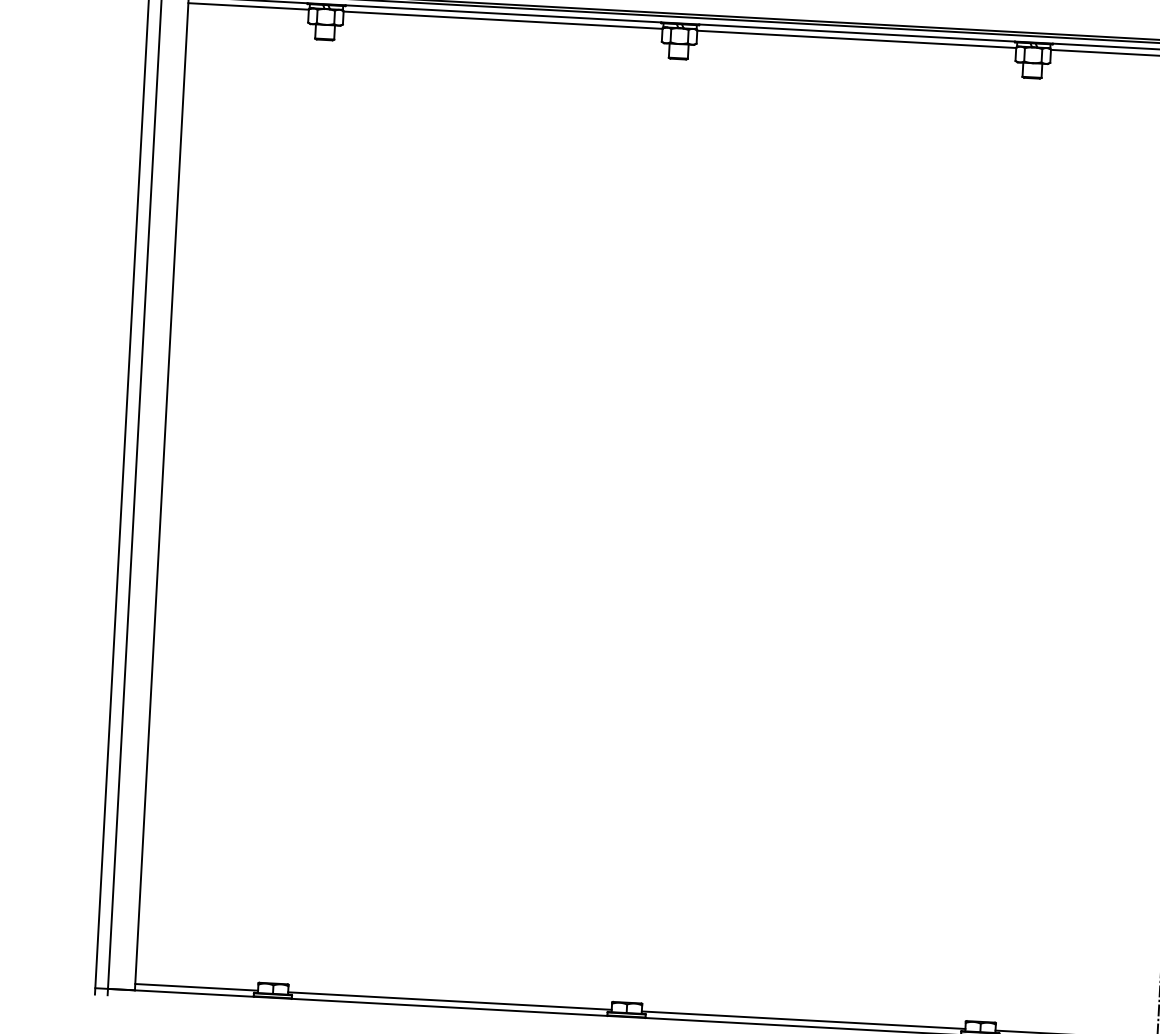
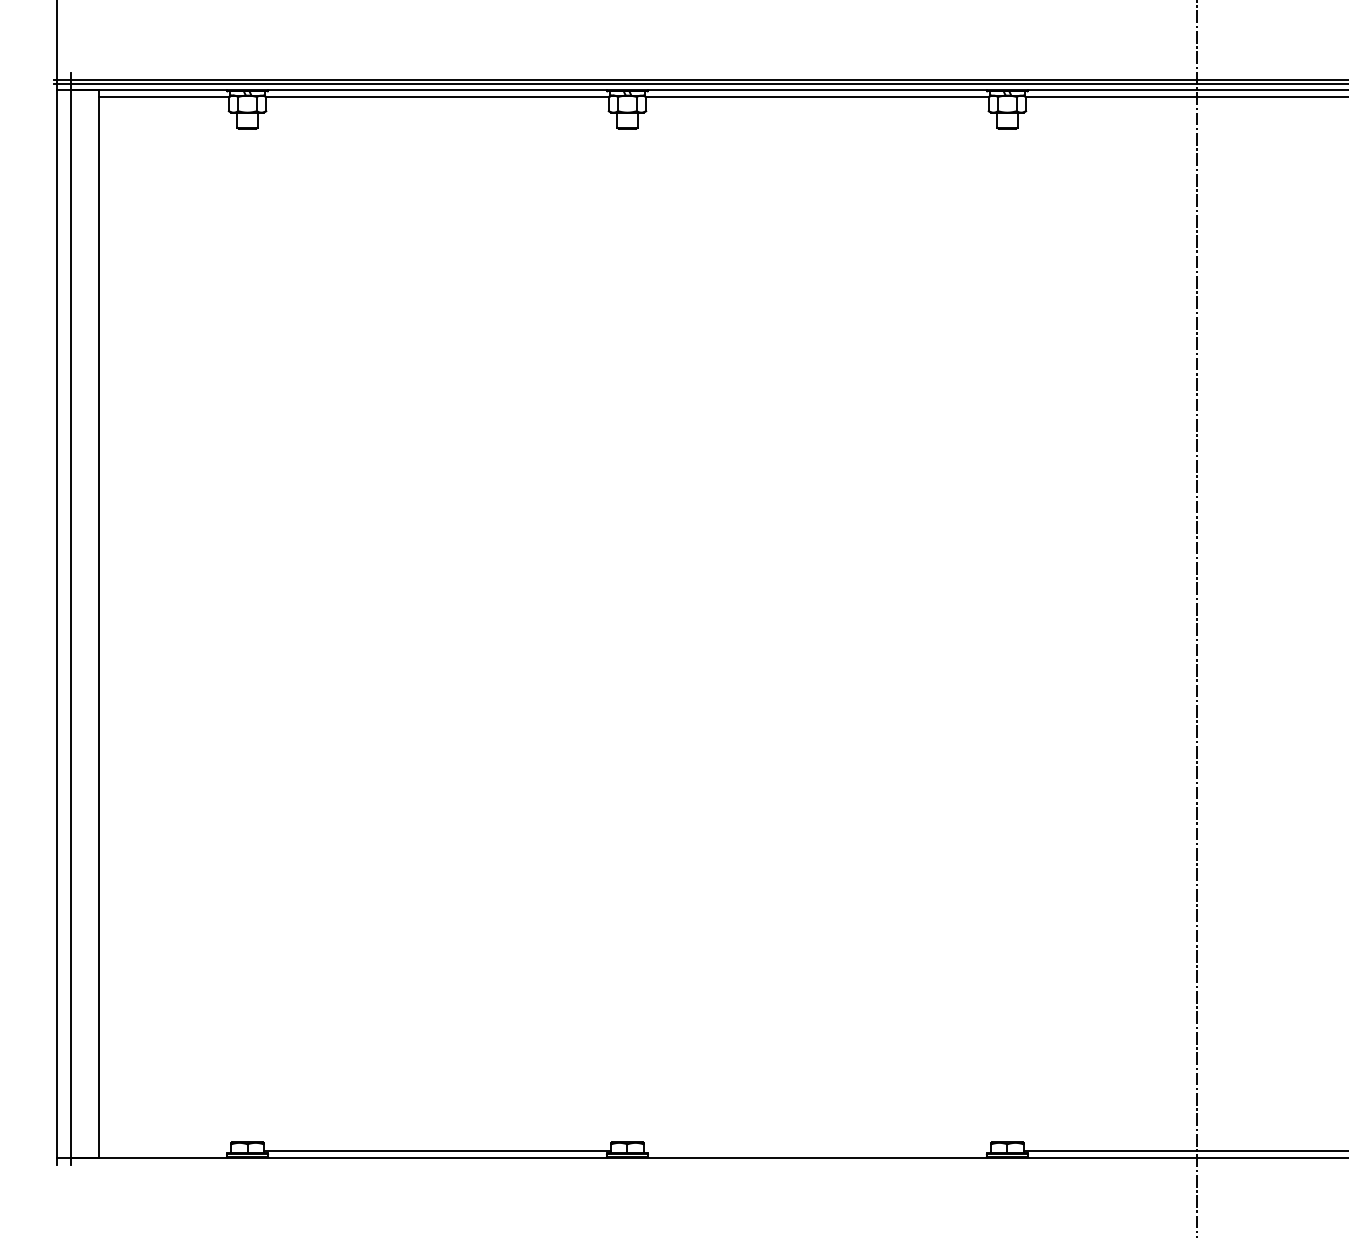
line: (196, 986) -> (165, 1150), removed
line: (803, 1019) -> (817, 1150), removed

